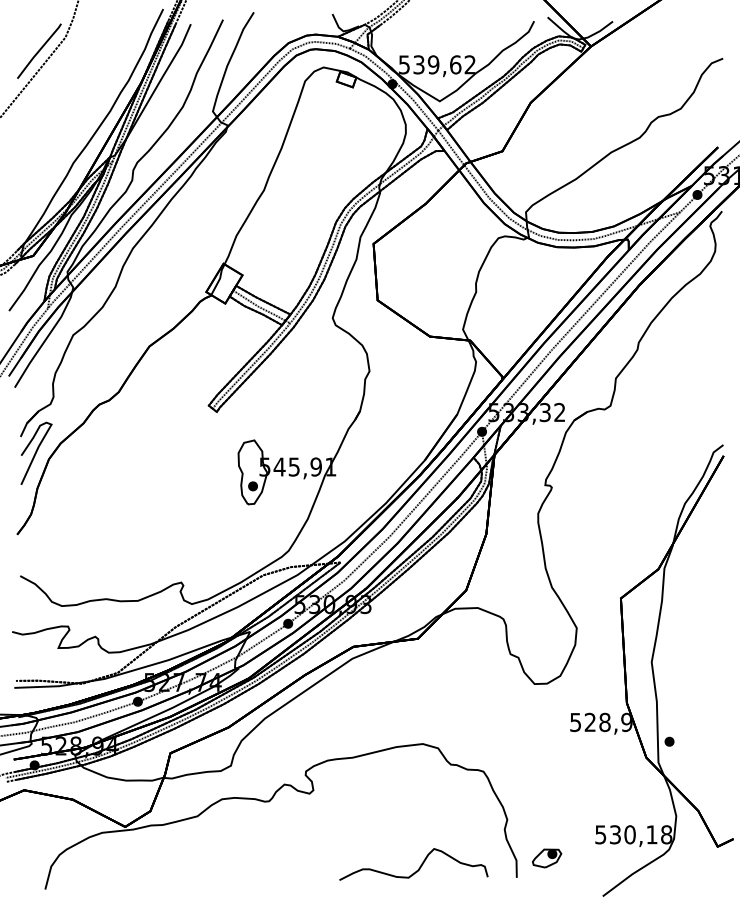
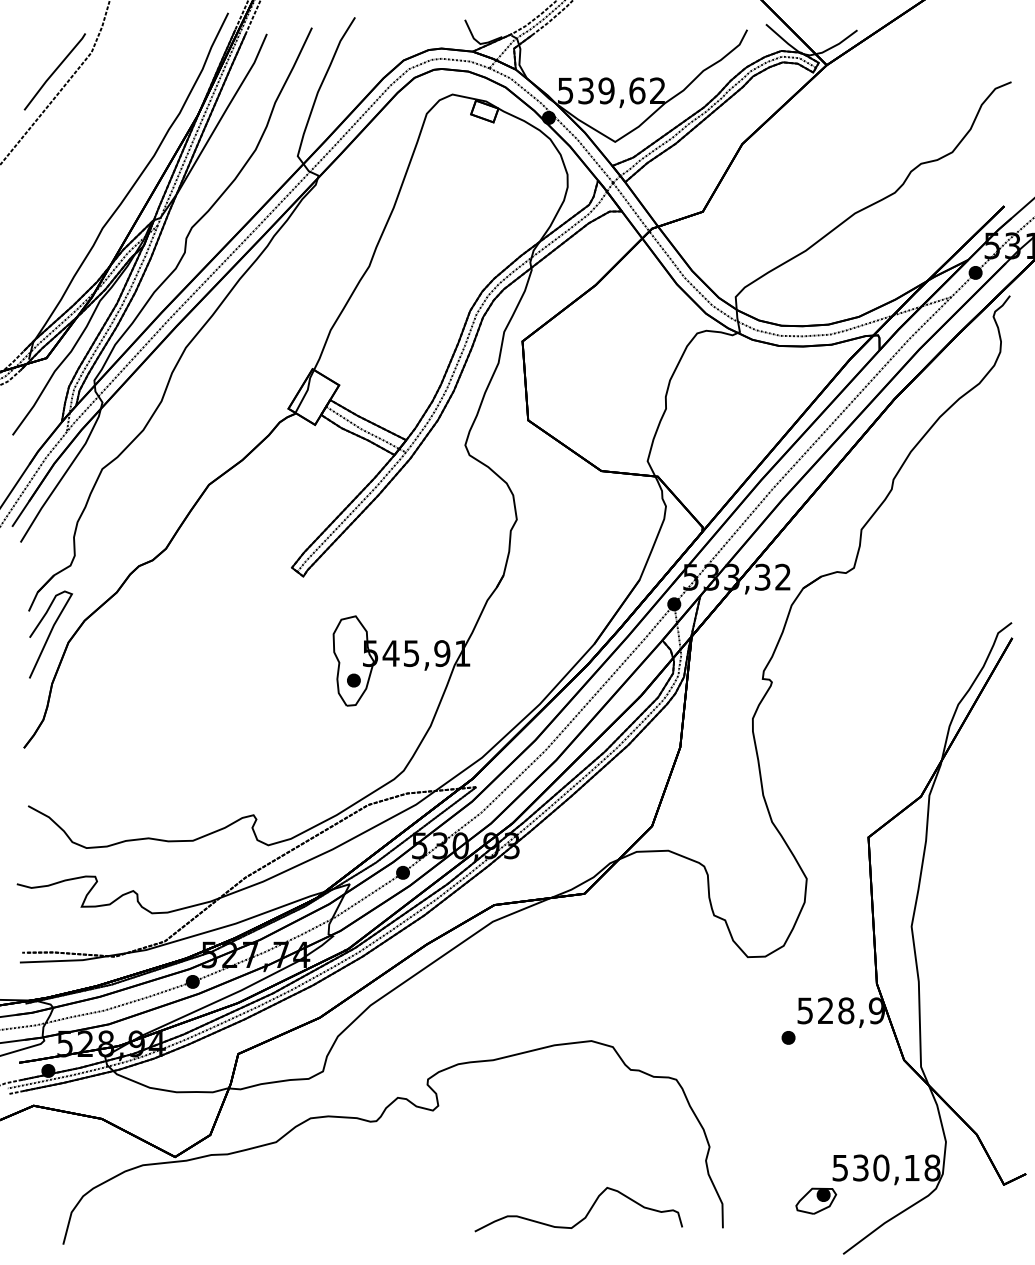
part: (669, 741) -> (788, 1037), moved
part: (547, 858) -> (816, 1200), moved

